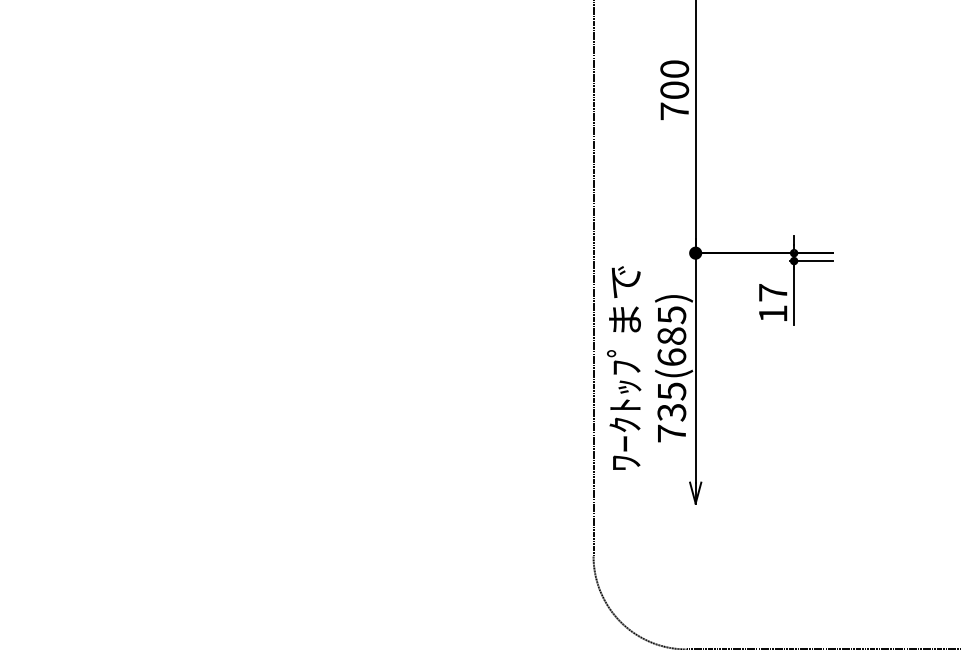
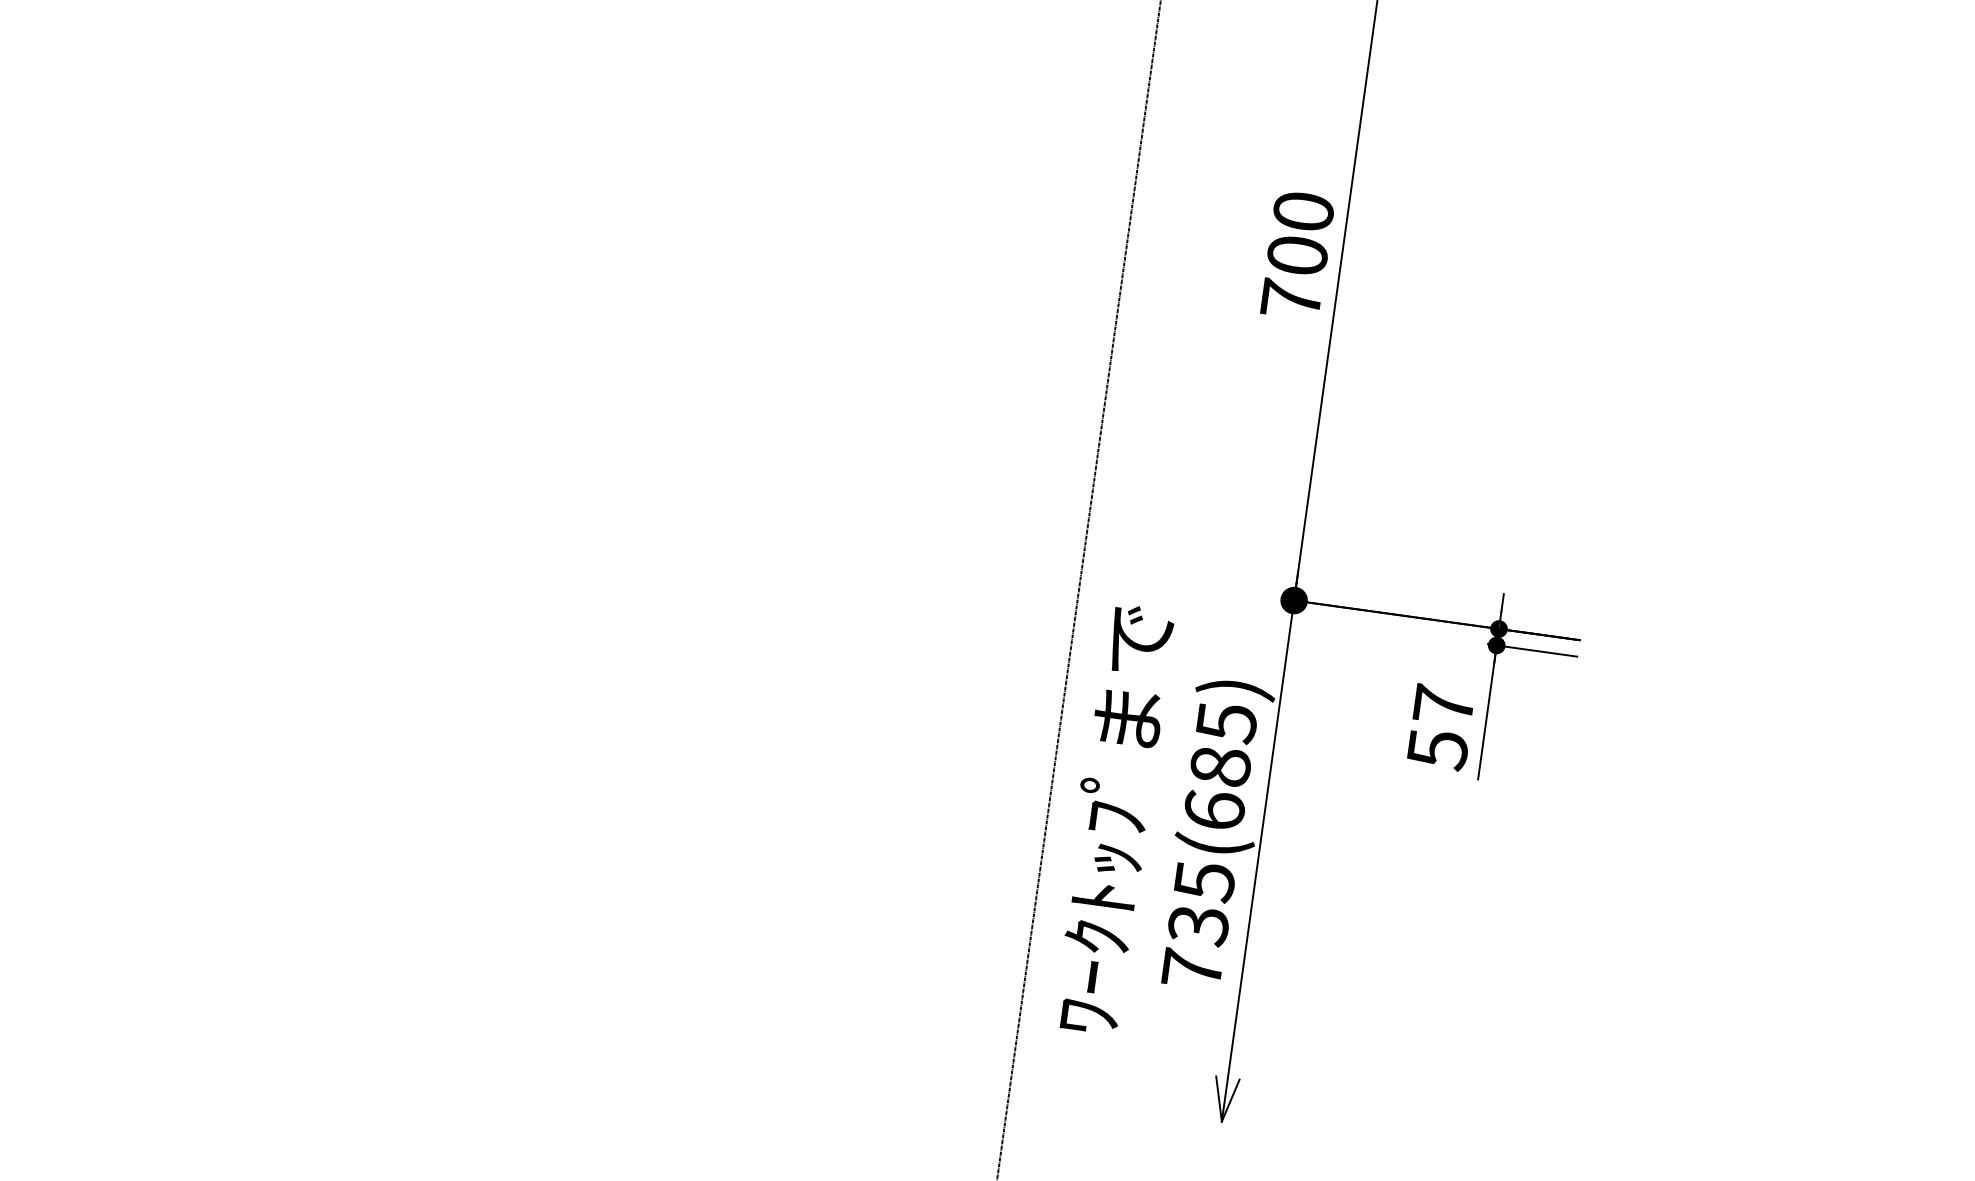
text: (773, 314) -> (1438, 750), 17 -> 57

